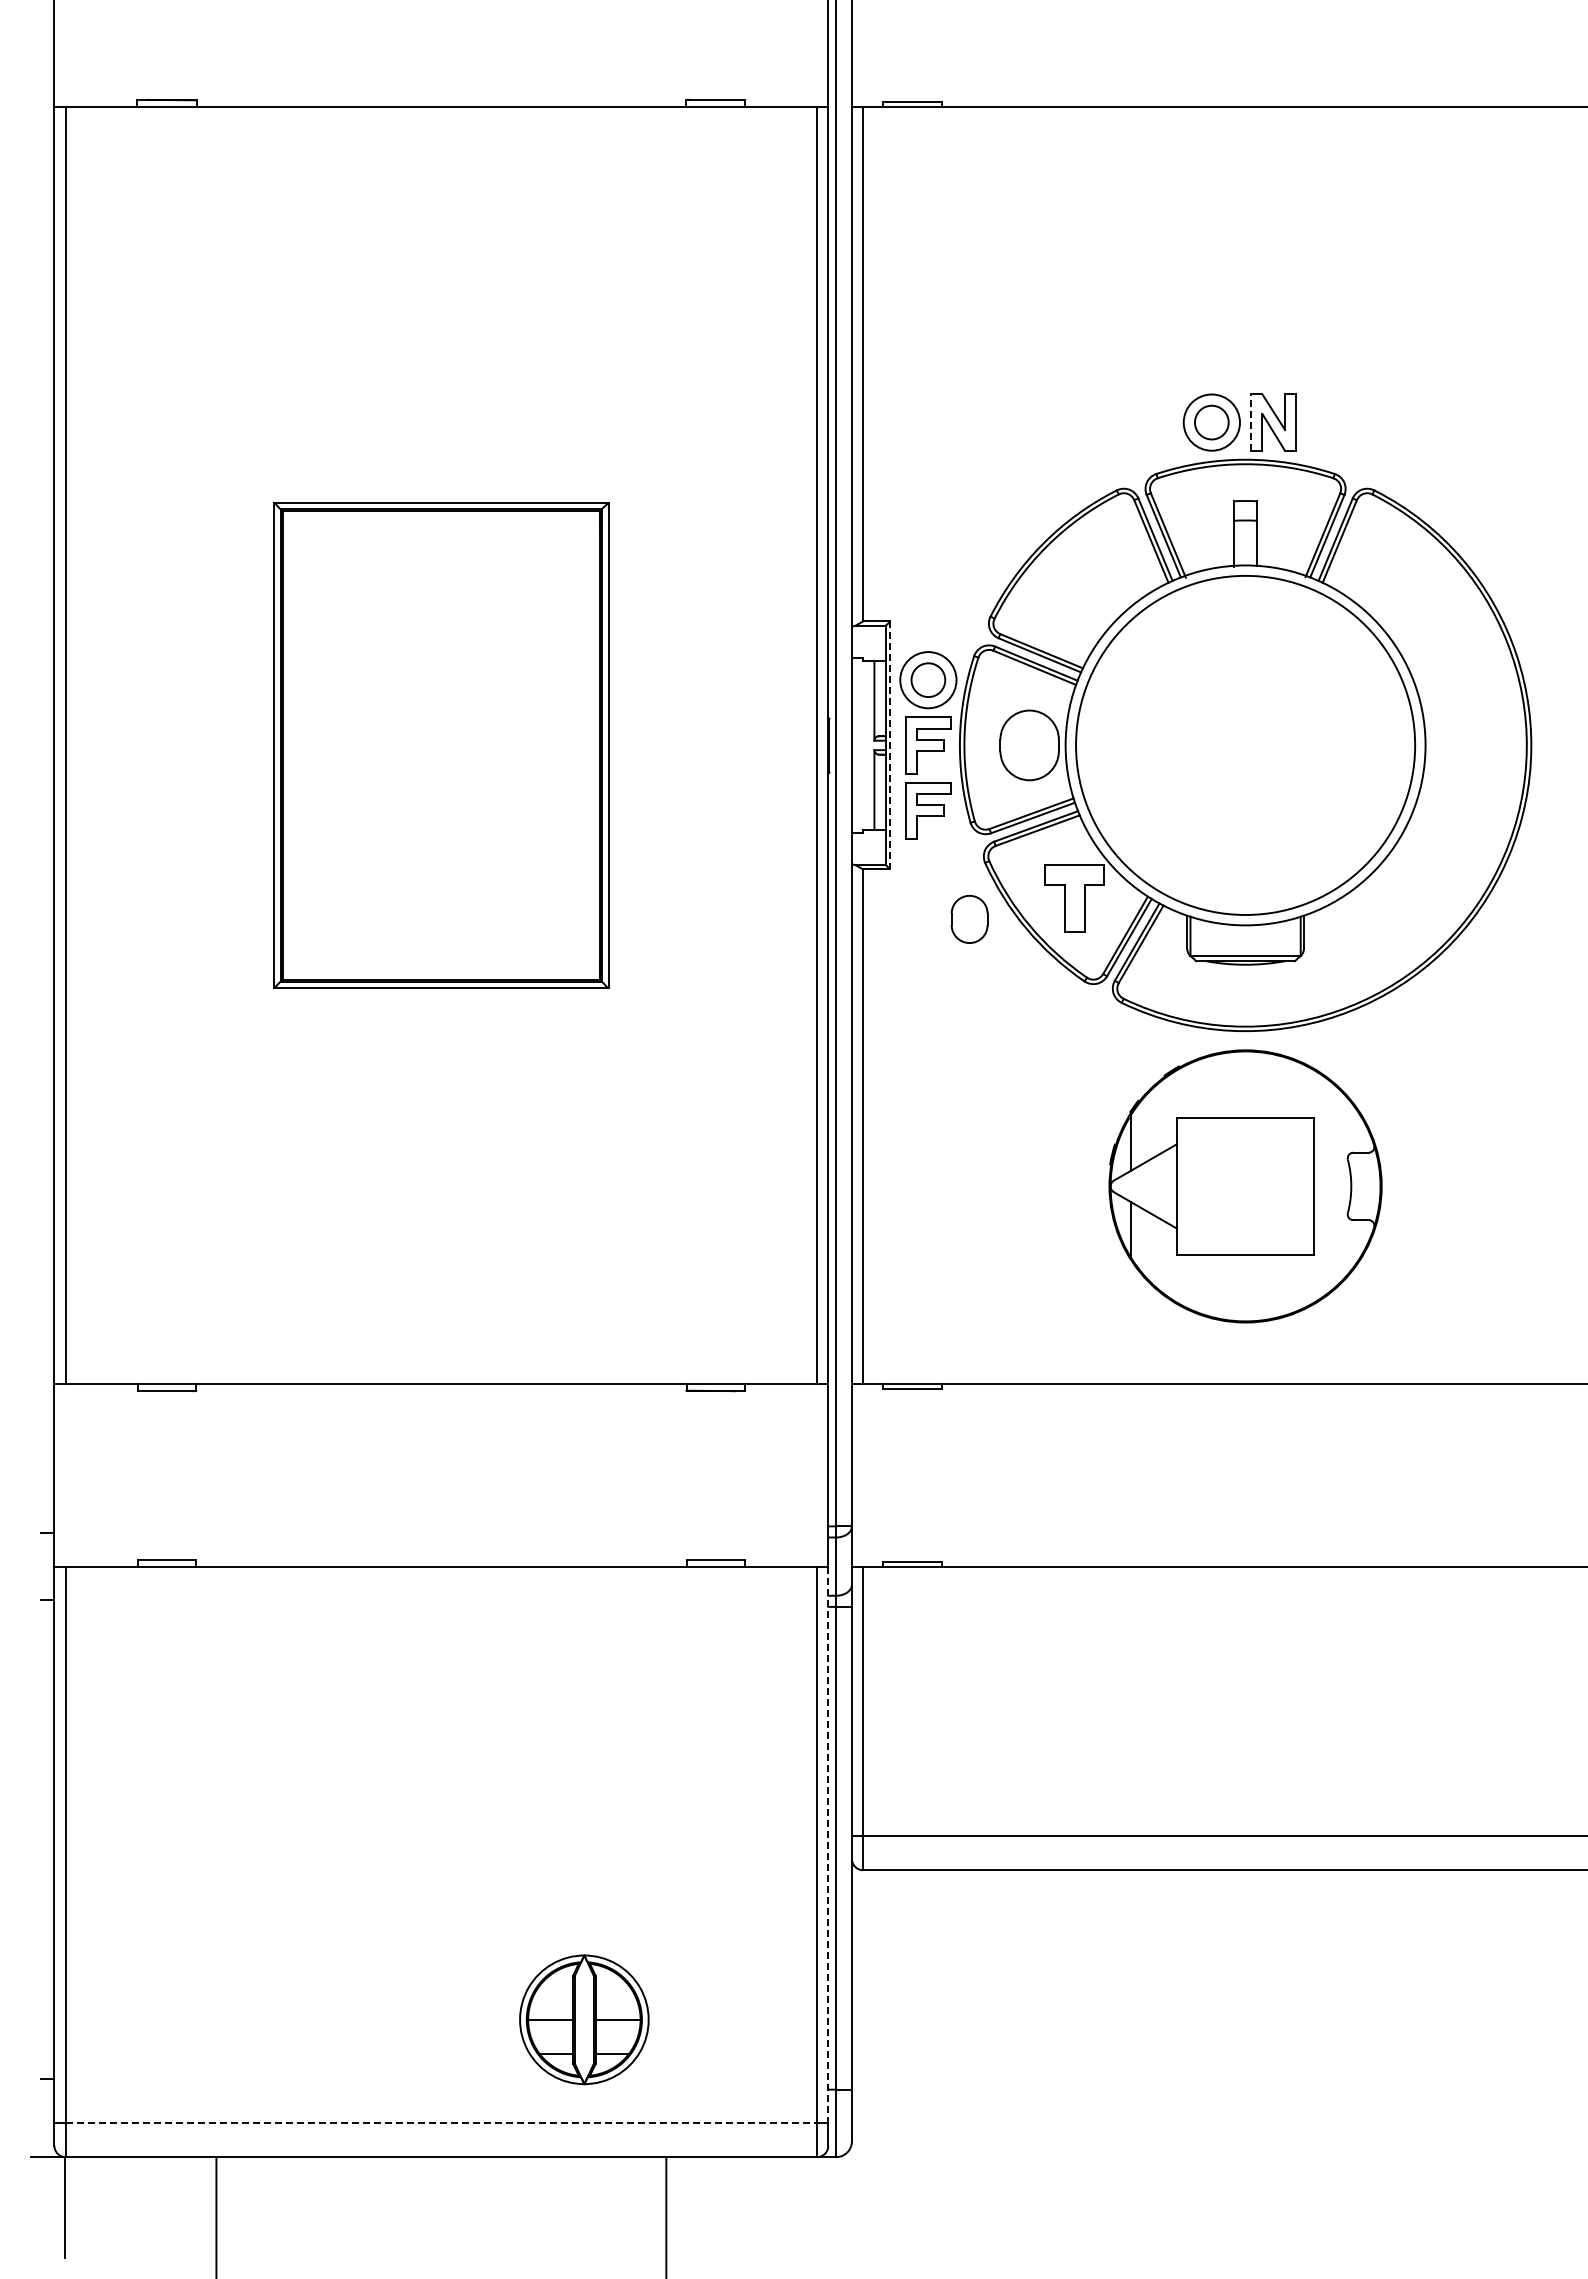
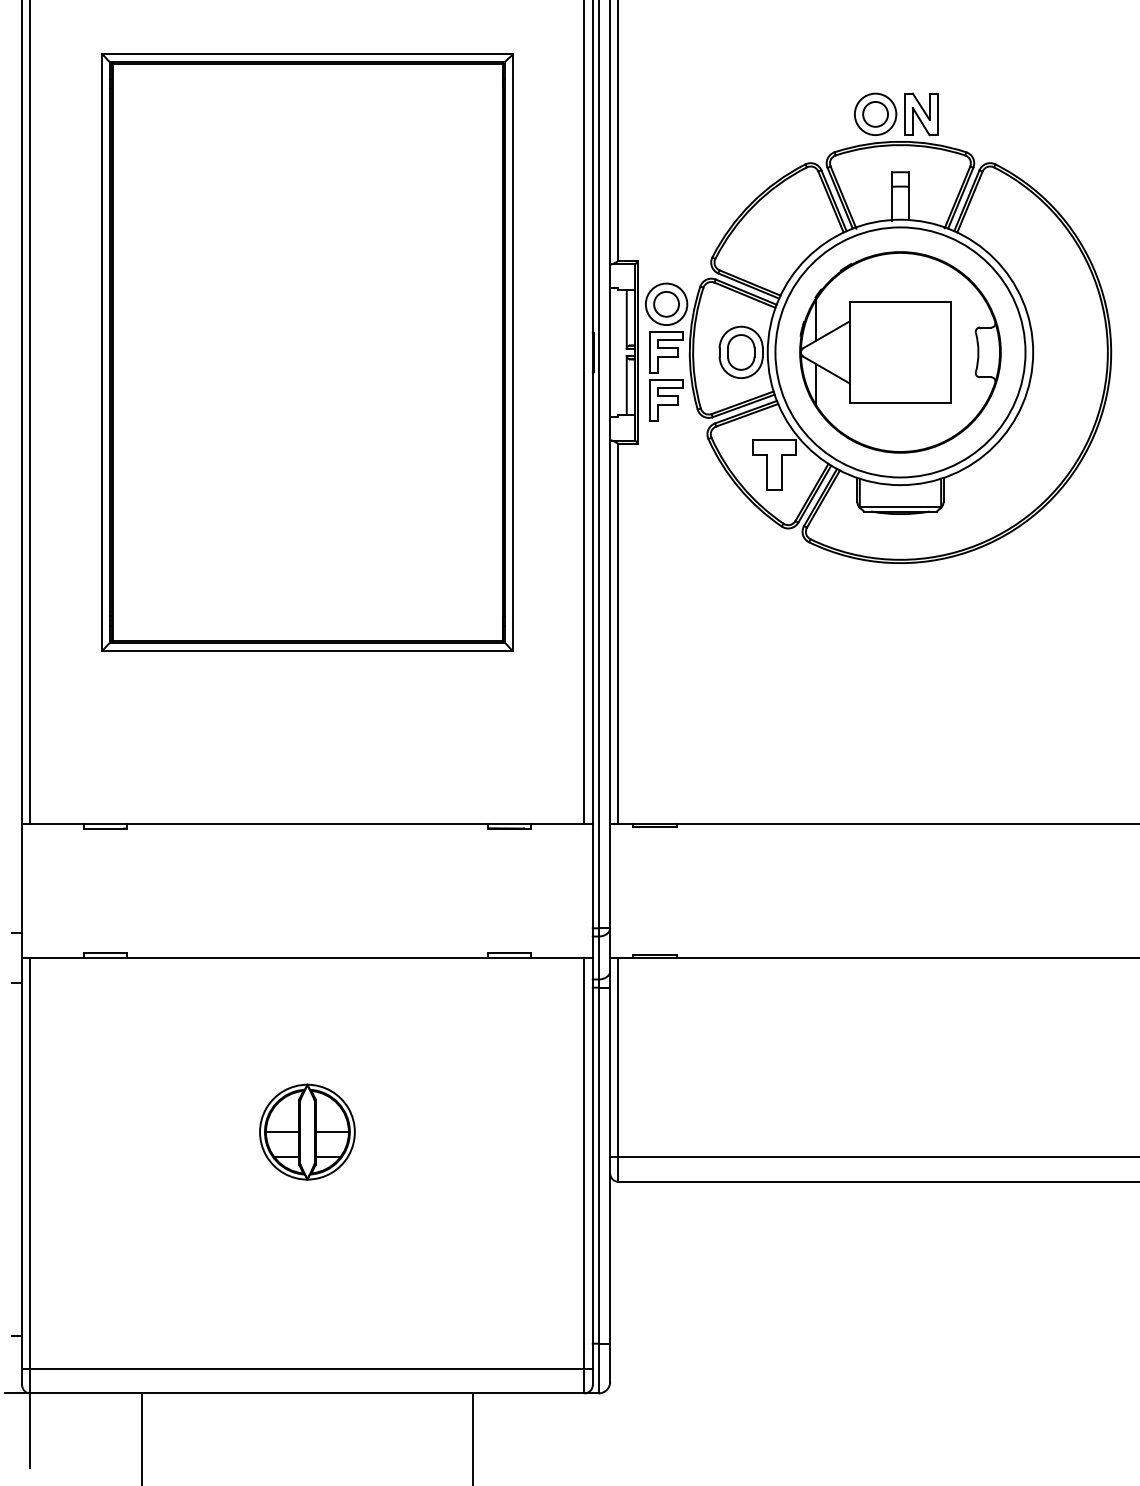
line: (1251, 422) -> (904, 114), dashed -> solid
part: (440, 745) -> (306, 352), size x1.67
line: (890, 745) -> (638, 352), dashed -> solid
part: (969, 918) -> (741, 351), moved
part: (1245, 1186) -> (900, 352), moved
line: (828, 1845) -> (592, 1163), dashed -> solid
part: (584, 2019) -> (307, 1131), moved
line: (441, 2123) -> (307, 1368), dashed -> solid

